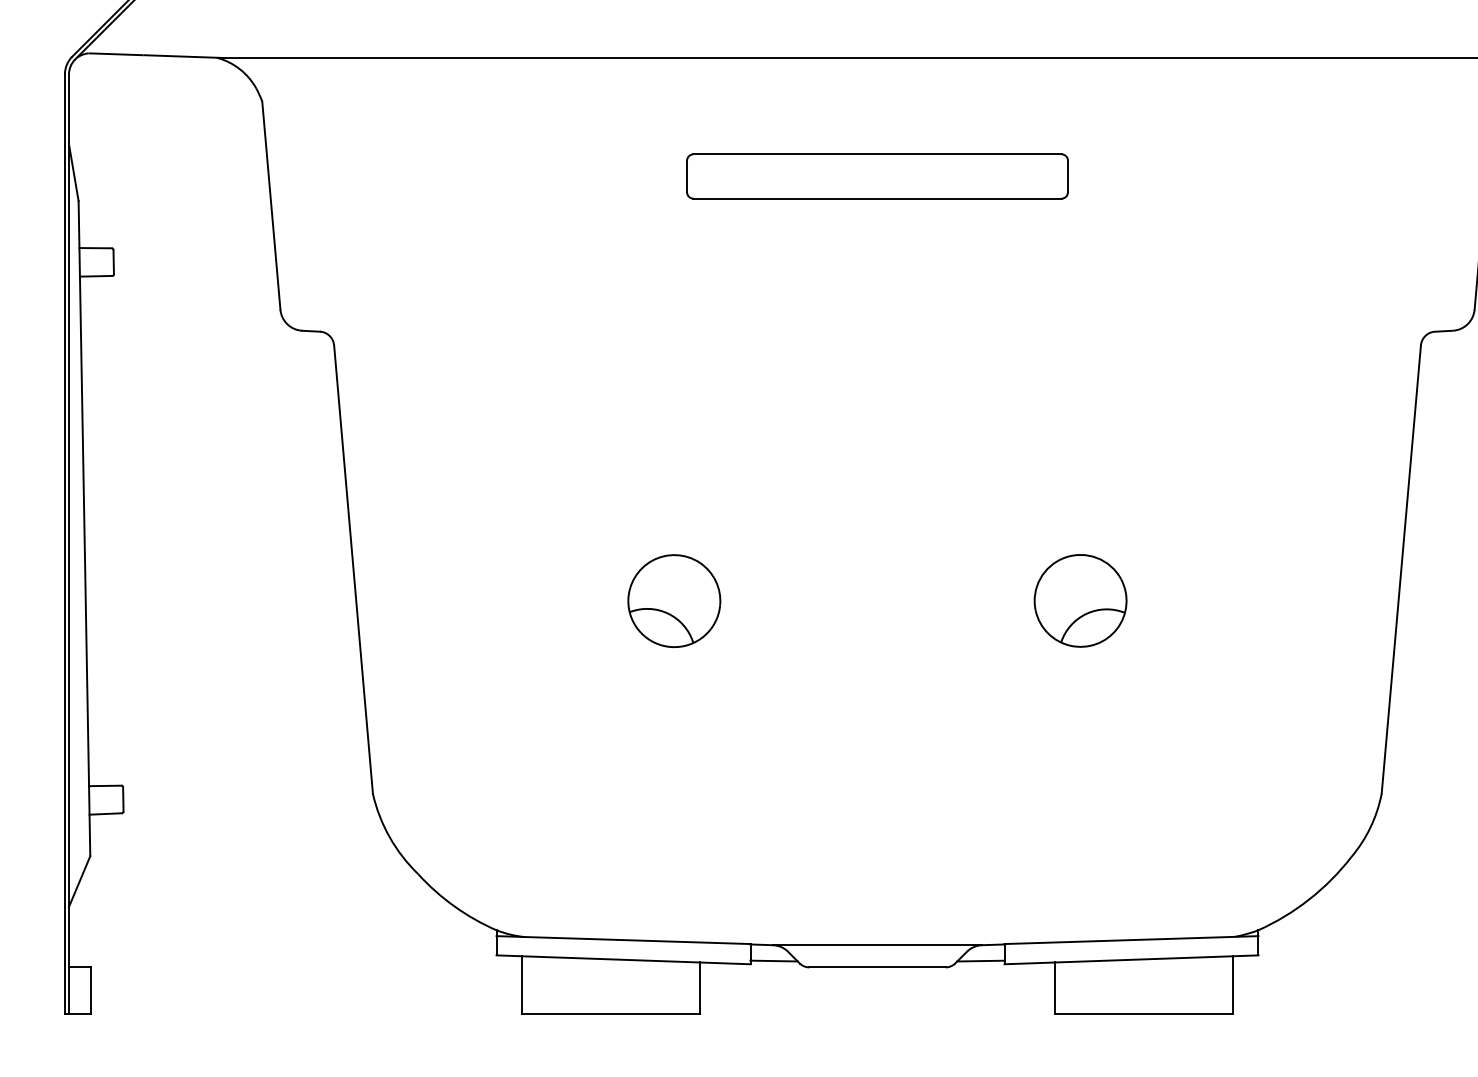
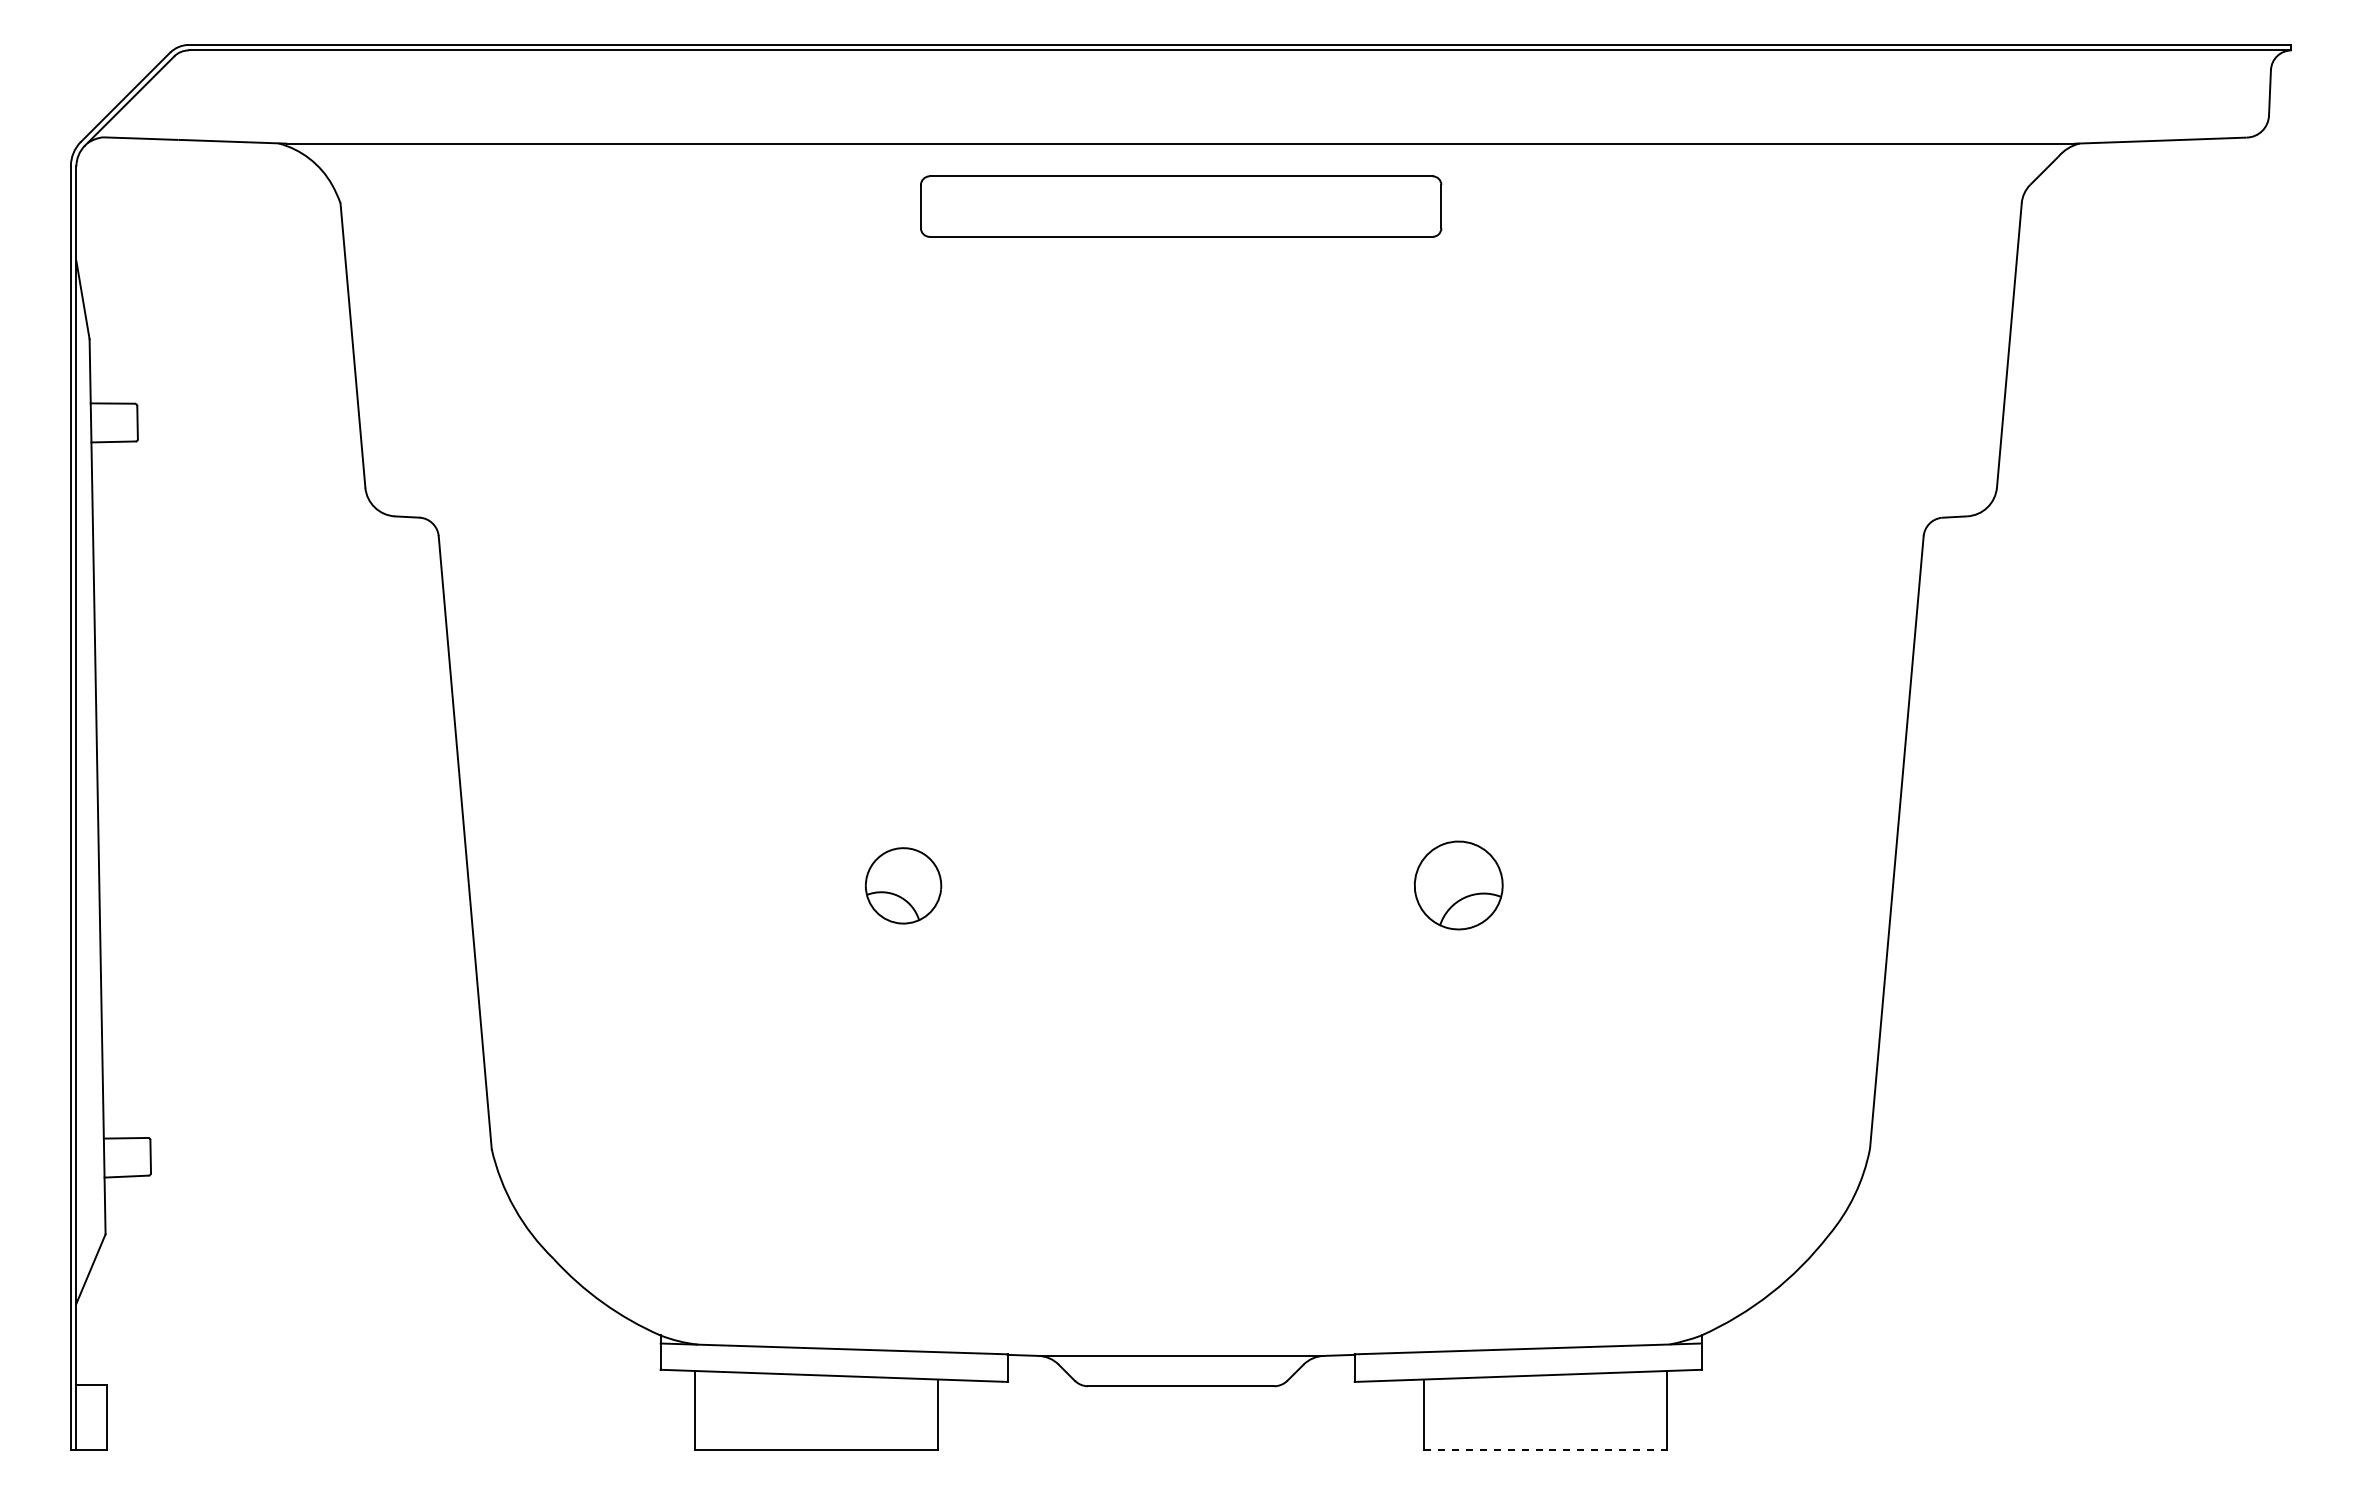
part: (877, 176) -> (1181, 206), moved
part: (674, 600) -> (903, 885), size x0.6
part: (1080, 600) -> (1458, 885), size x0.7
line: (773, 961) -> (1039, 1377), removed
line: (980, 961) -> (1322, 1377), removed
line: (1144, 1014) -> (1545, 1450), solid -> dashed

